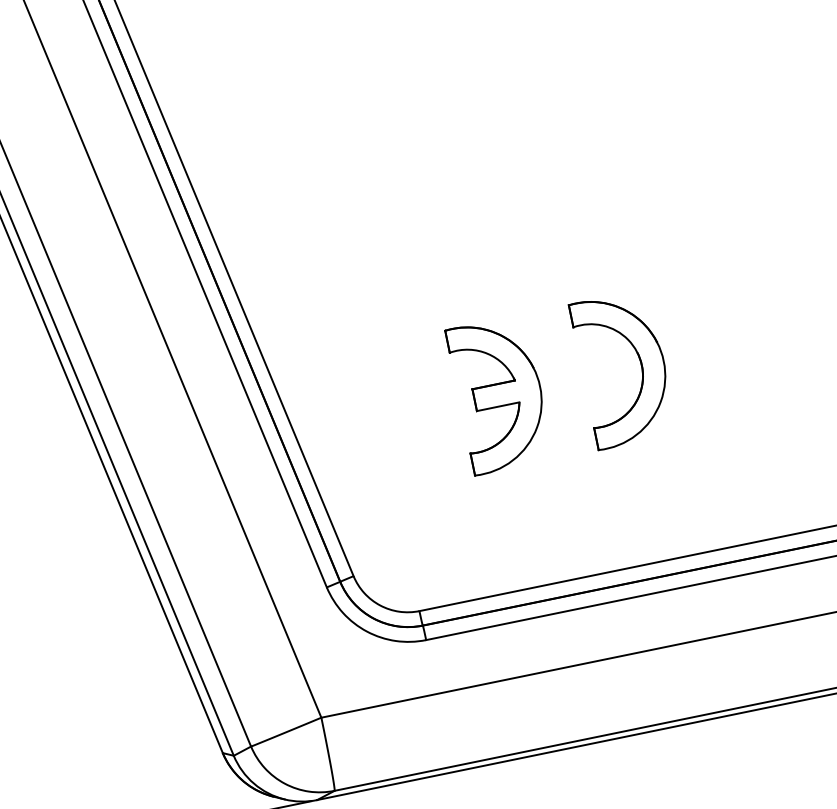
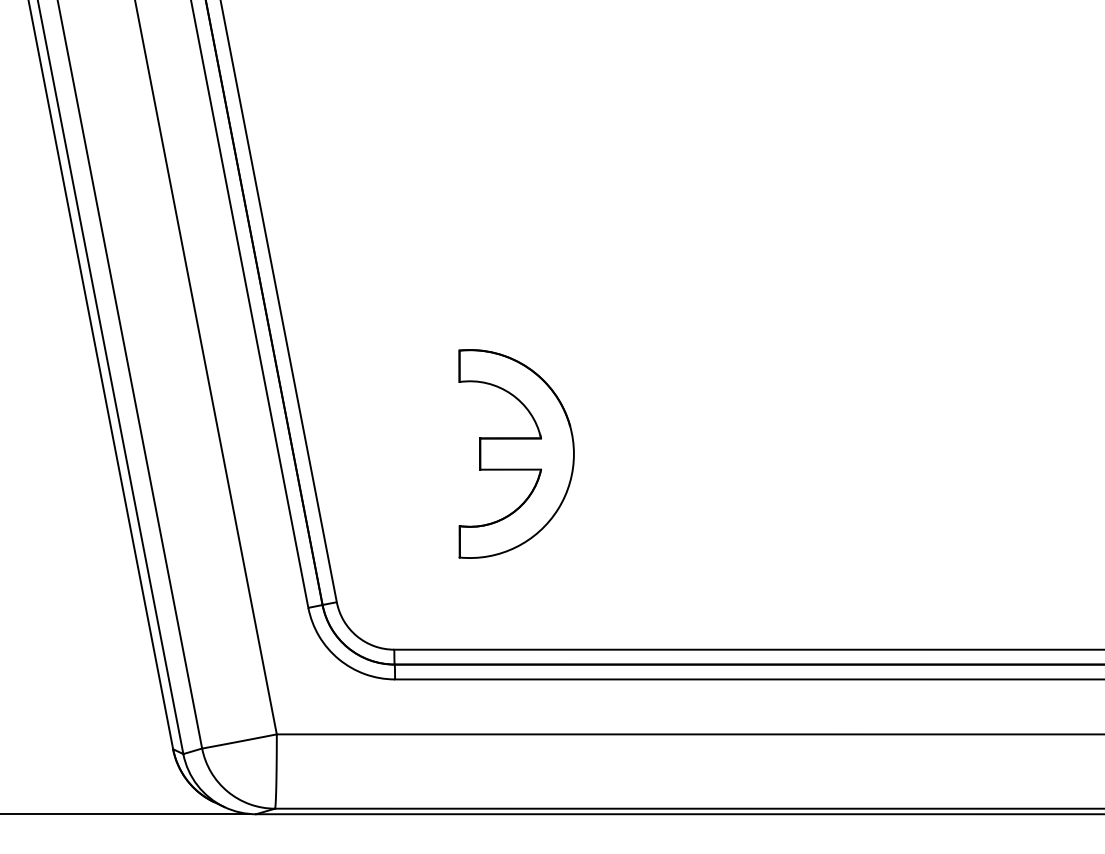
part: (640, 365) -> (660, 453), removed
part: (499, 395) -> (516, 454), size x1.4

